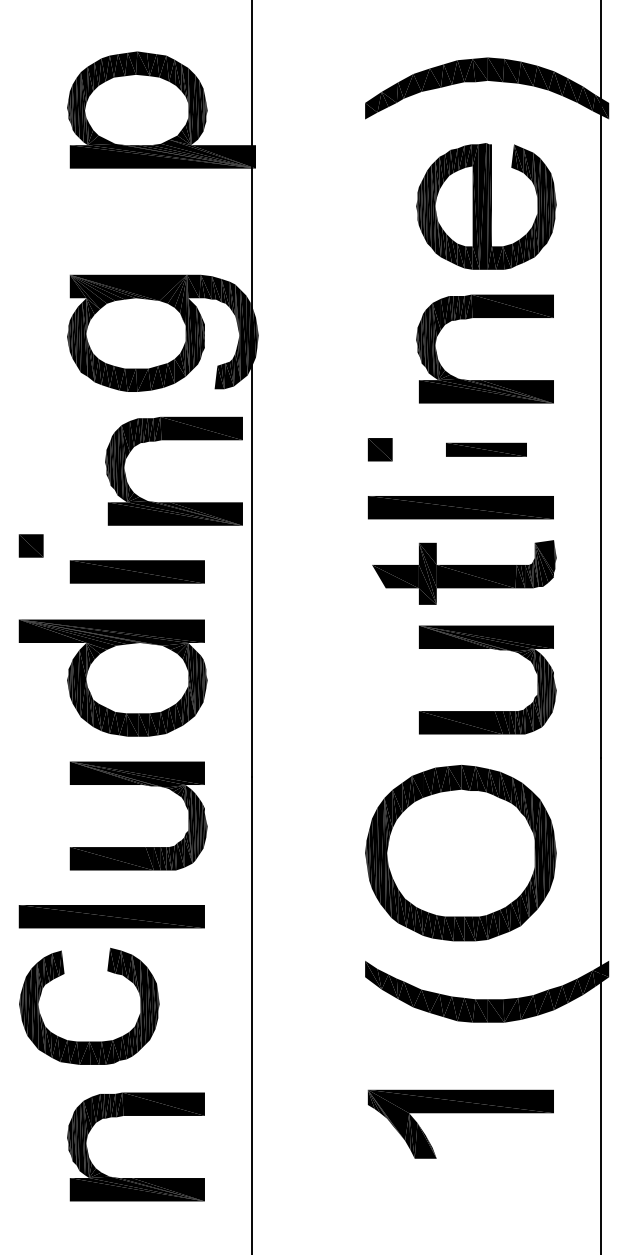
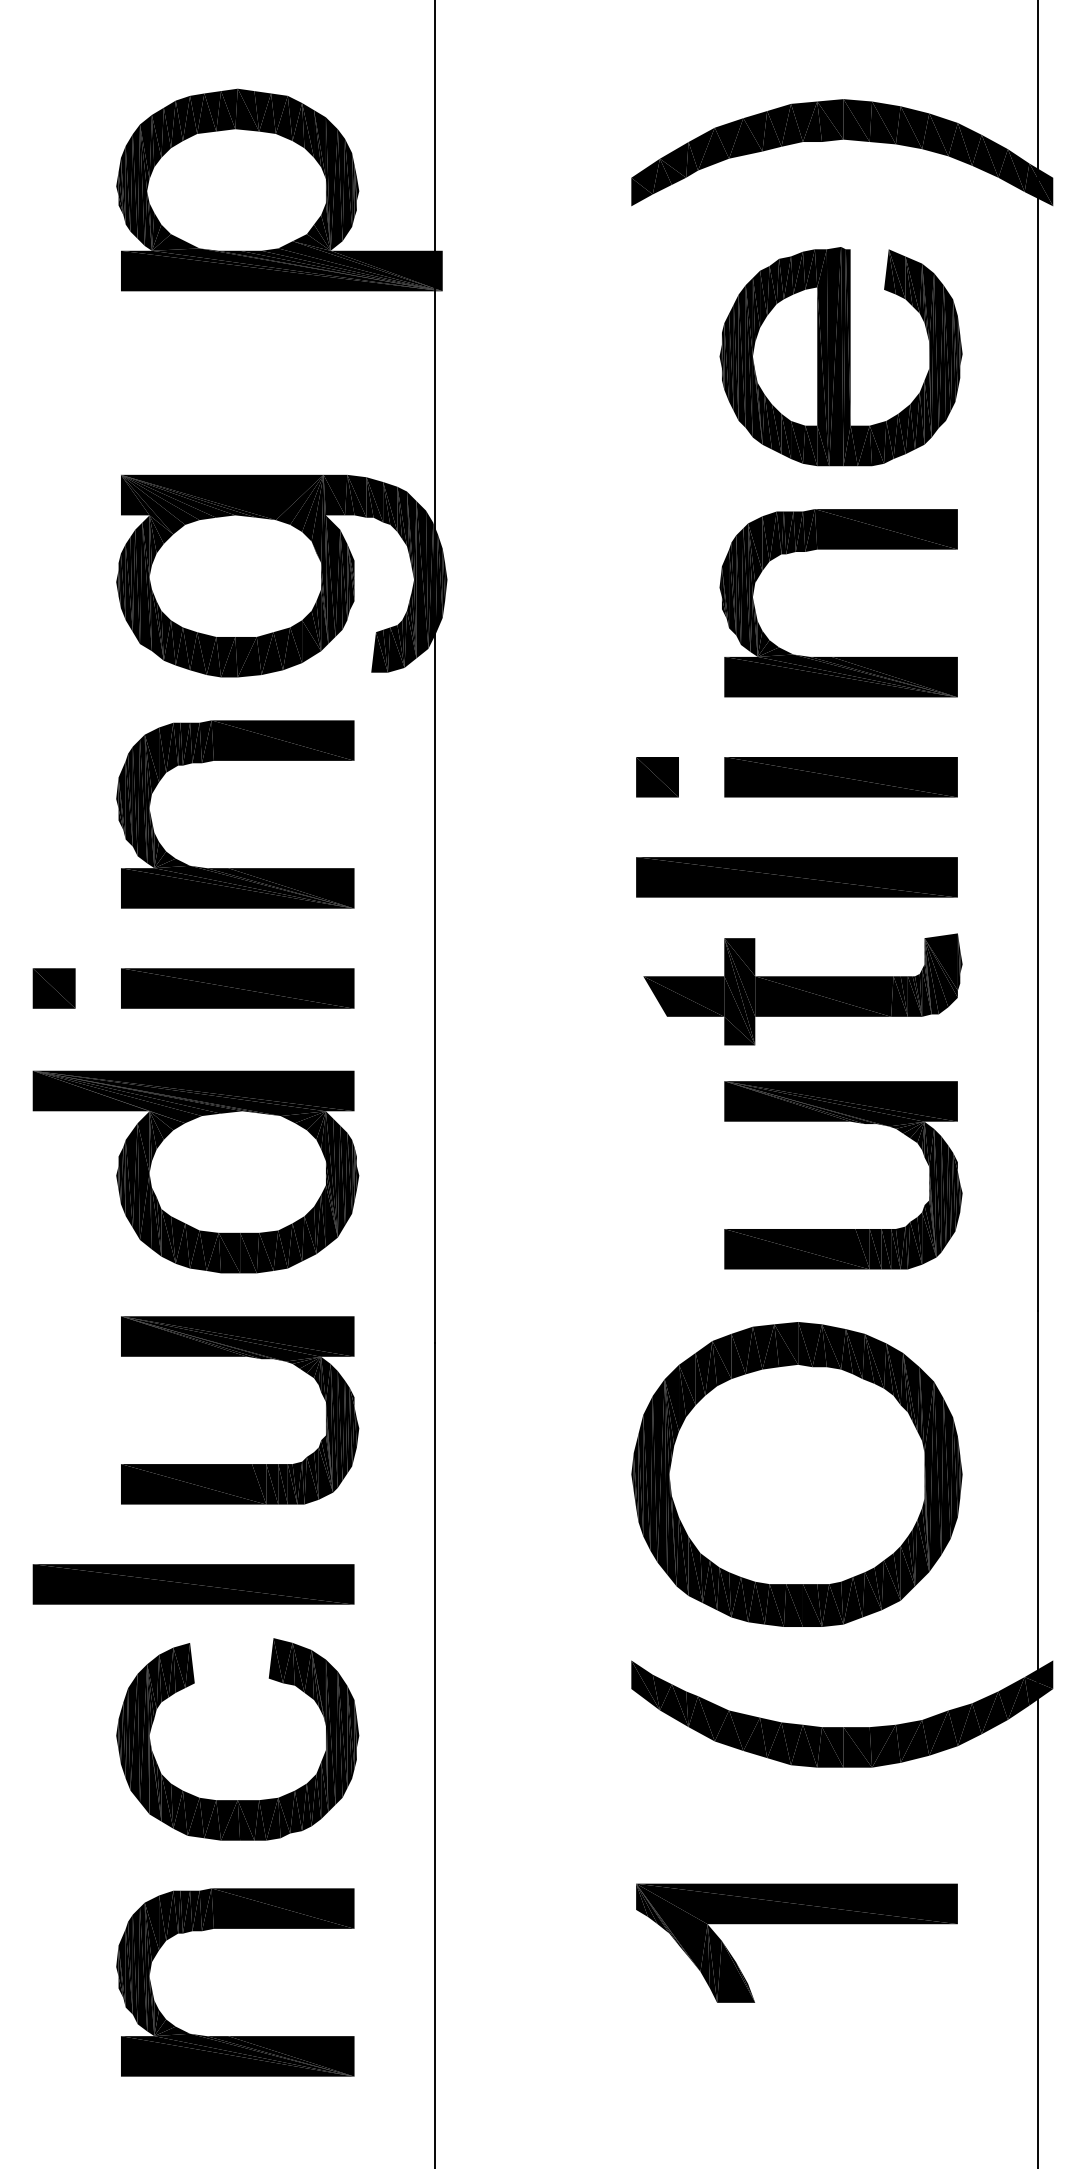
part: (173, 440) -> (234, 761), moved
part: (486, 449) -> (841, 776), size x1.67
part: (30, 545) -> (52, 987), moved
part: (89, 1041) -> (237, 1800), moved

